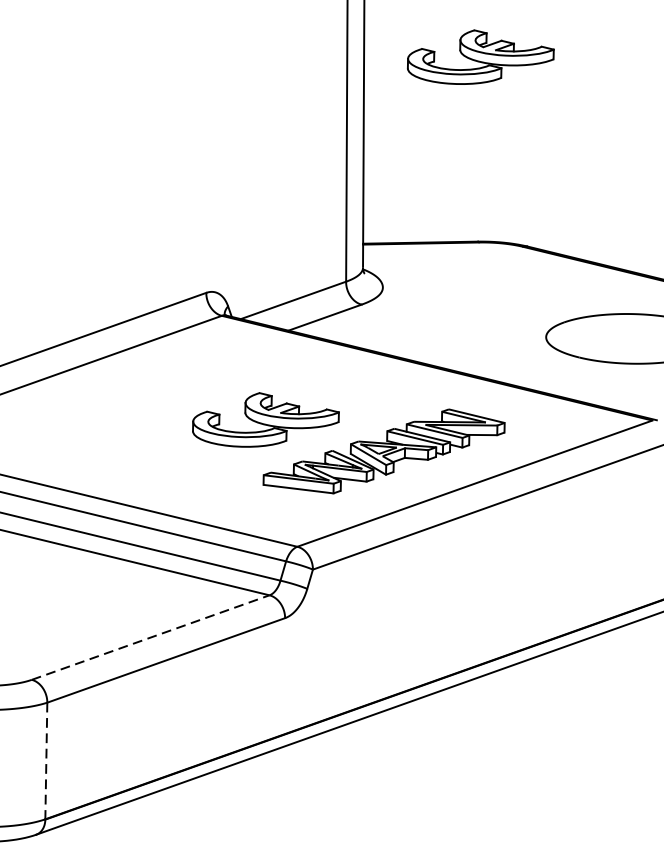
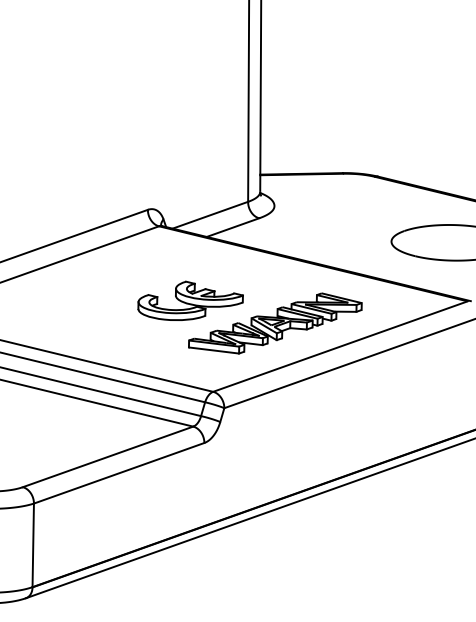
part: (480, 56) -> (344, 40), removed
line: (151, 637) -> (108, 456), dashed -> solid
line: (46, 761) -> (33, 545), dashed -> solid

